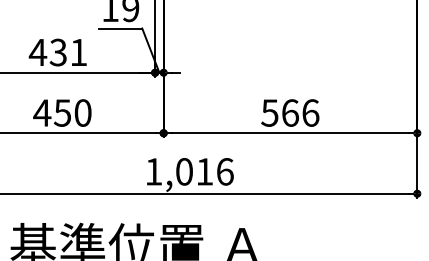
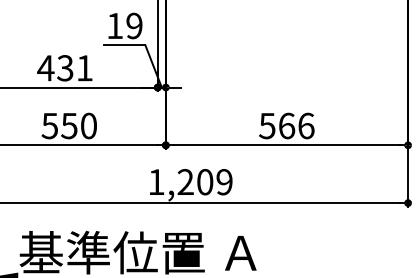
text: (41, 113) -> (49, 126), 450 -> 550
text: (204, 172) -> (204, 182), 1,016 -> 1,209

